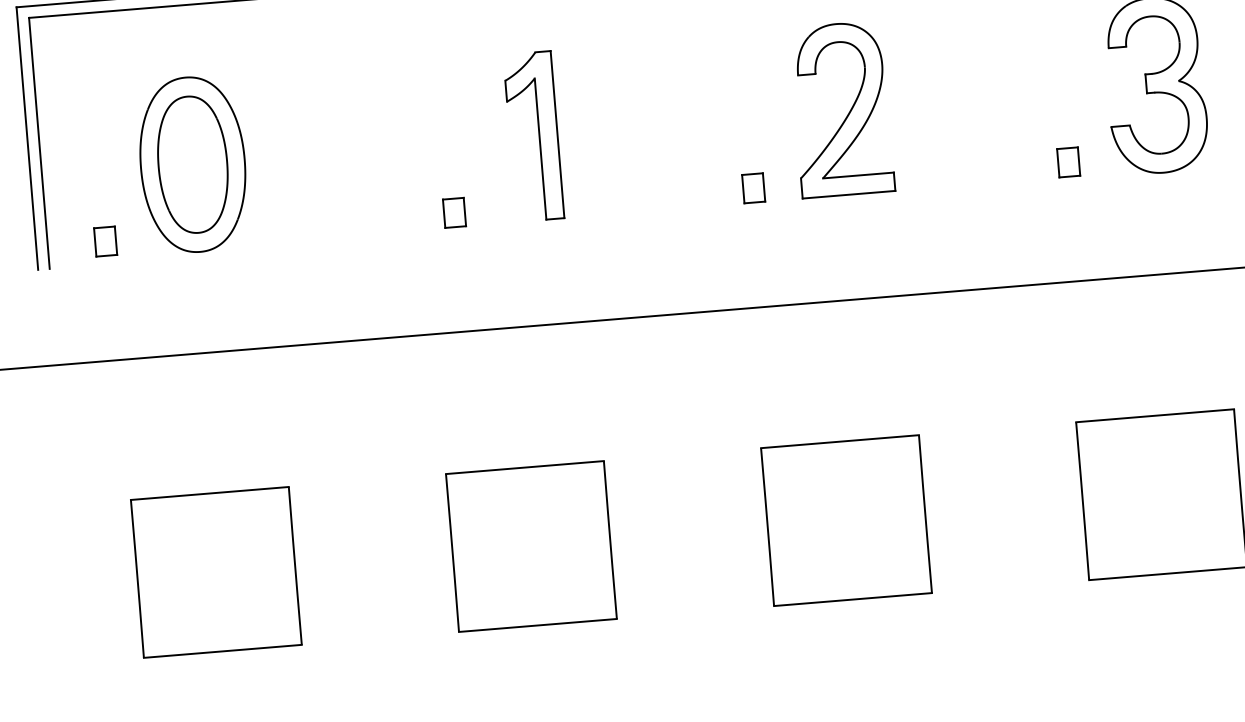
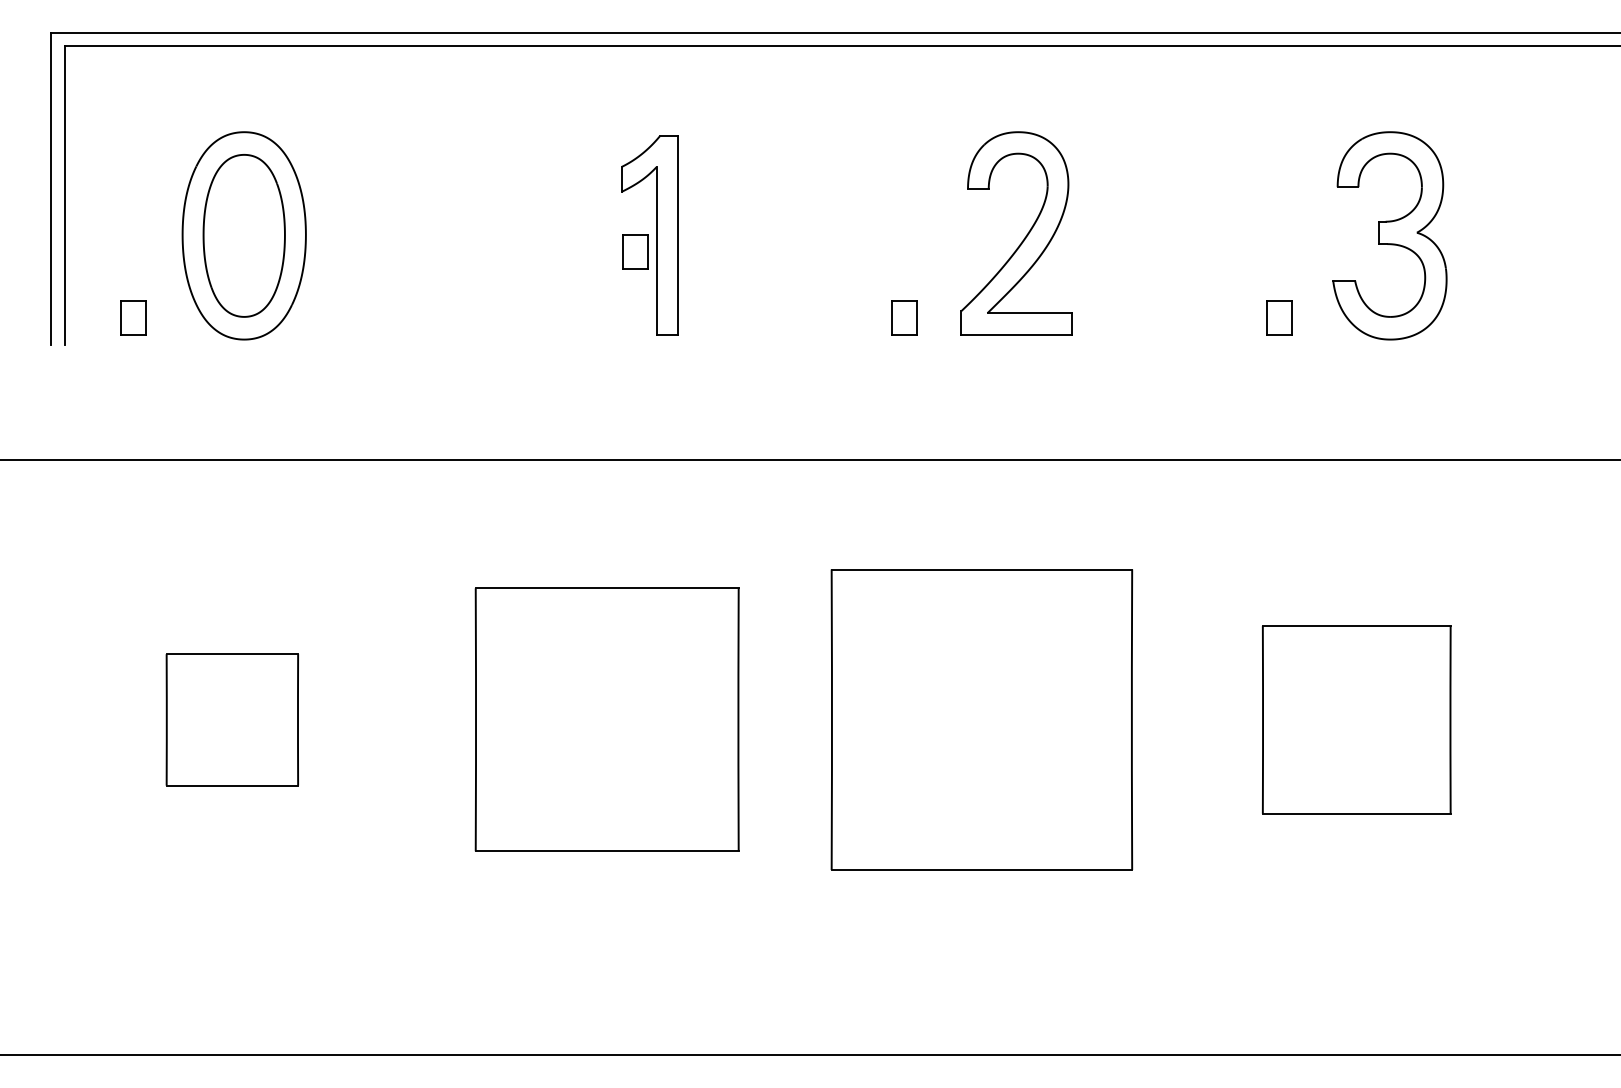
part: (454, 212) -> (635, 251), moved
part: (846, 520) -> (981, 719), size x1.6
part: (530, 546) -> (606, 719), size x1.4
part: (216, 572) -> (232, 719), size x0.7

